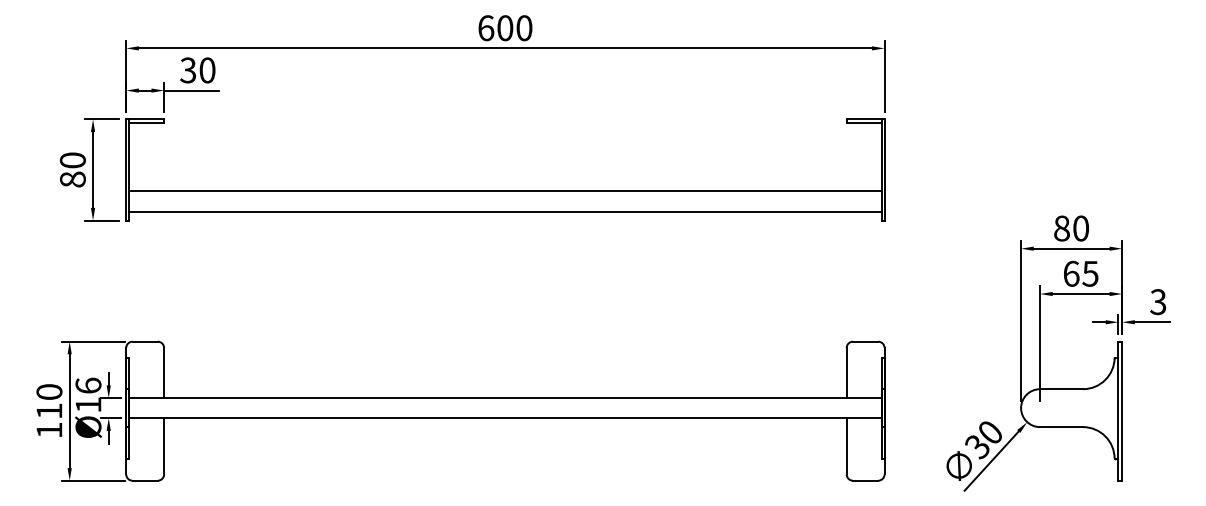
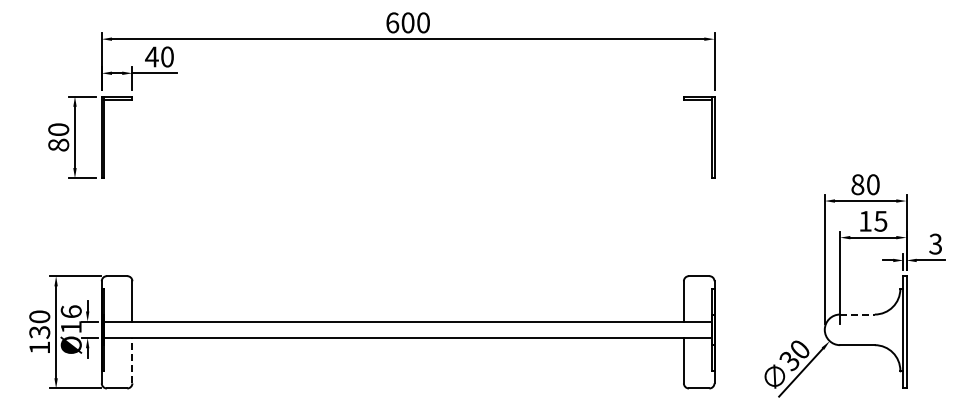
text: (187, 69) -> (151, 56), 30 -> 40
line: (504, 191) -> (407, 154), removed
line: (504, 212) -> (407, 171), removed
text: (1071, 272) -> (865, 220), 65 -> 15
line: (1061, 389) -> (857, 314), solid -> dashed
text: (49, 411) -> (39, 332), 110 -> 130
line: (164, 446) -> (132, 360), solid -> dashed

